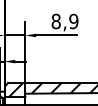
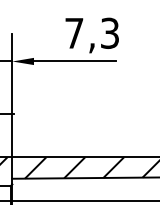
text: (64, 21) -> (91, 33), 8,9 -> 7,3

